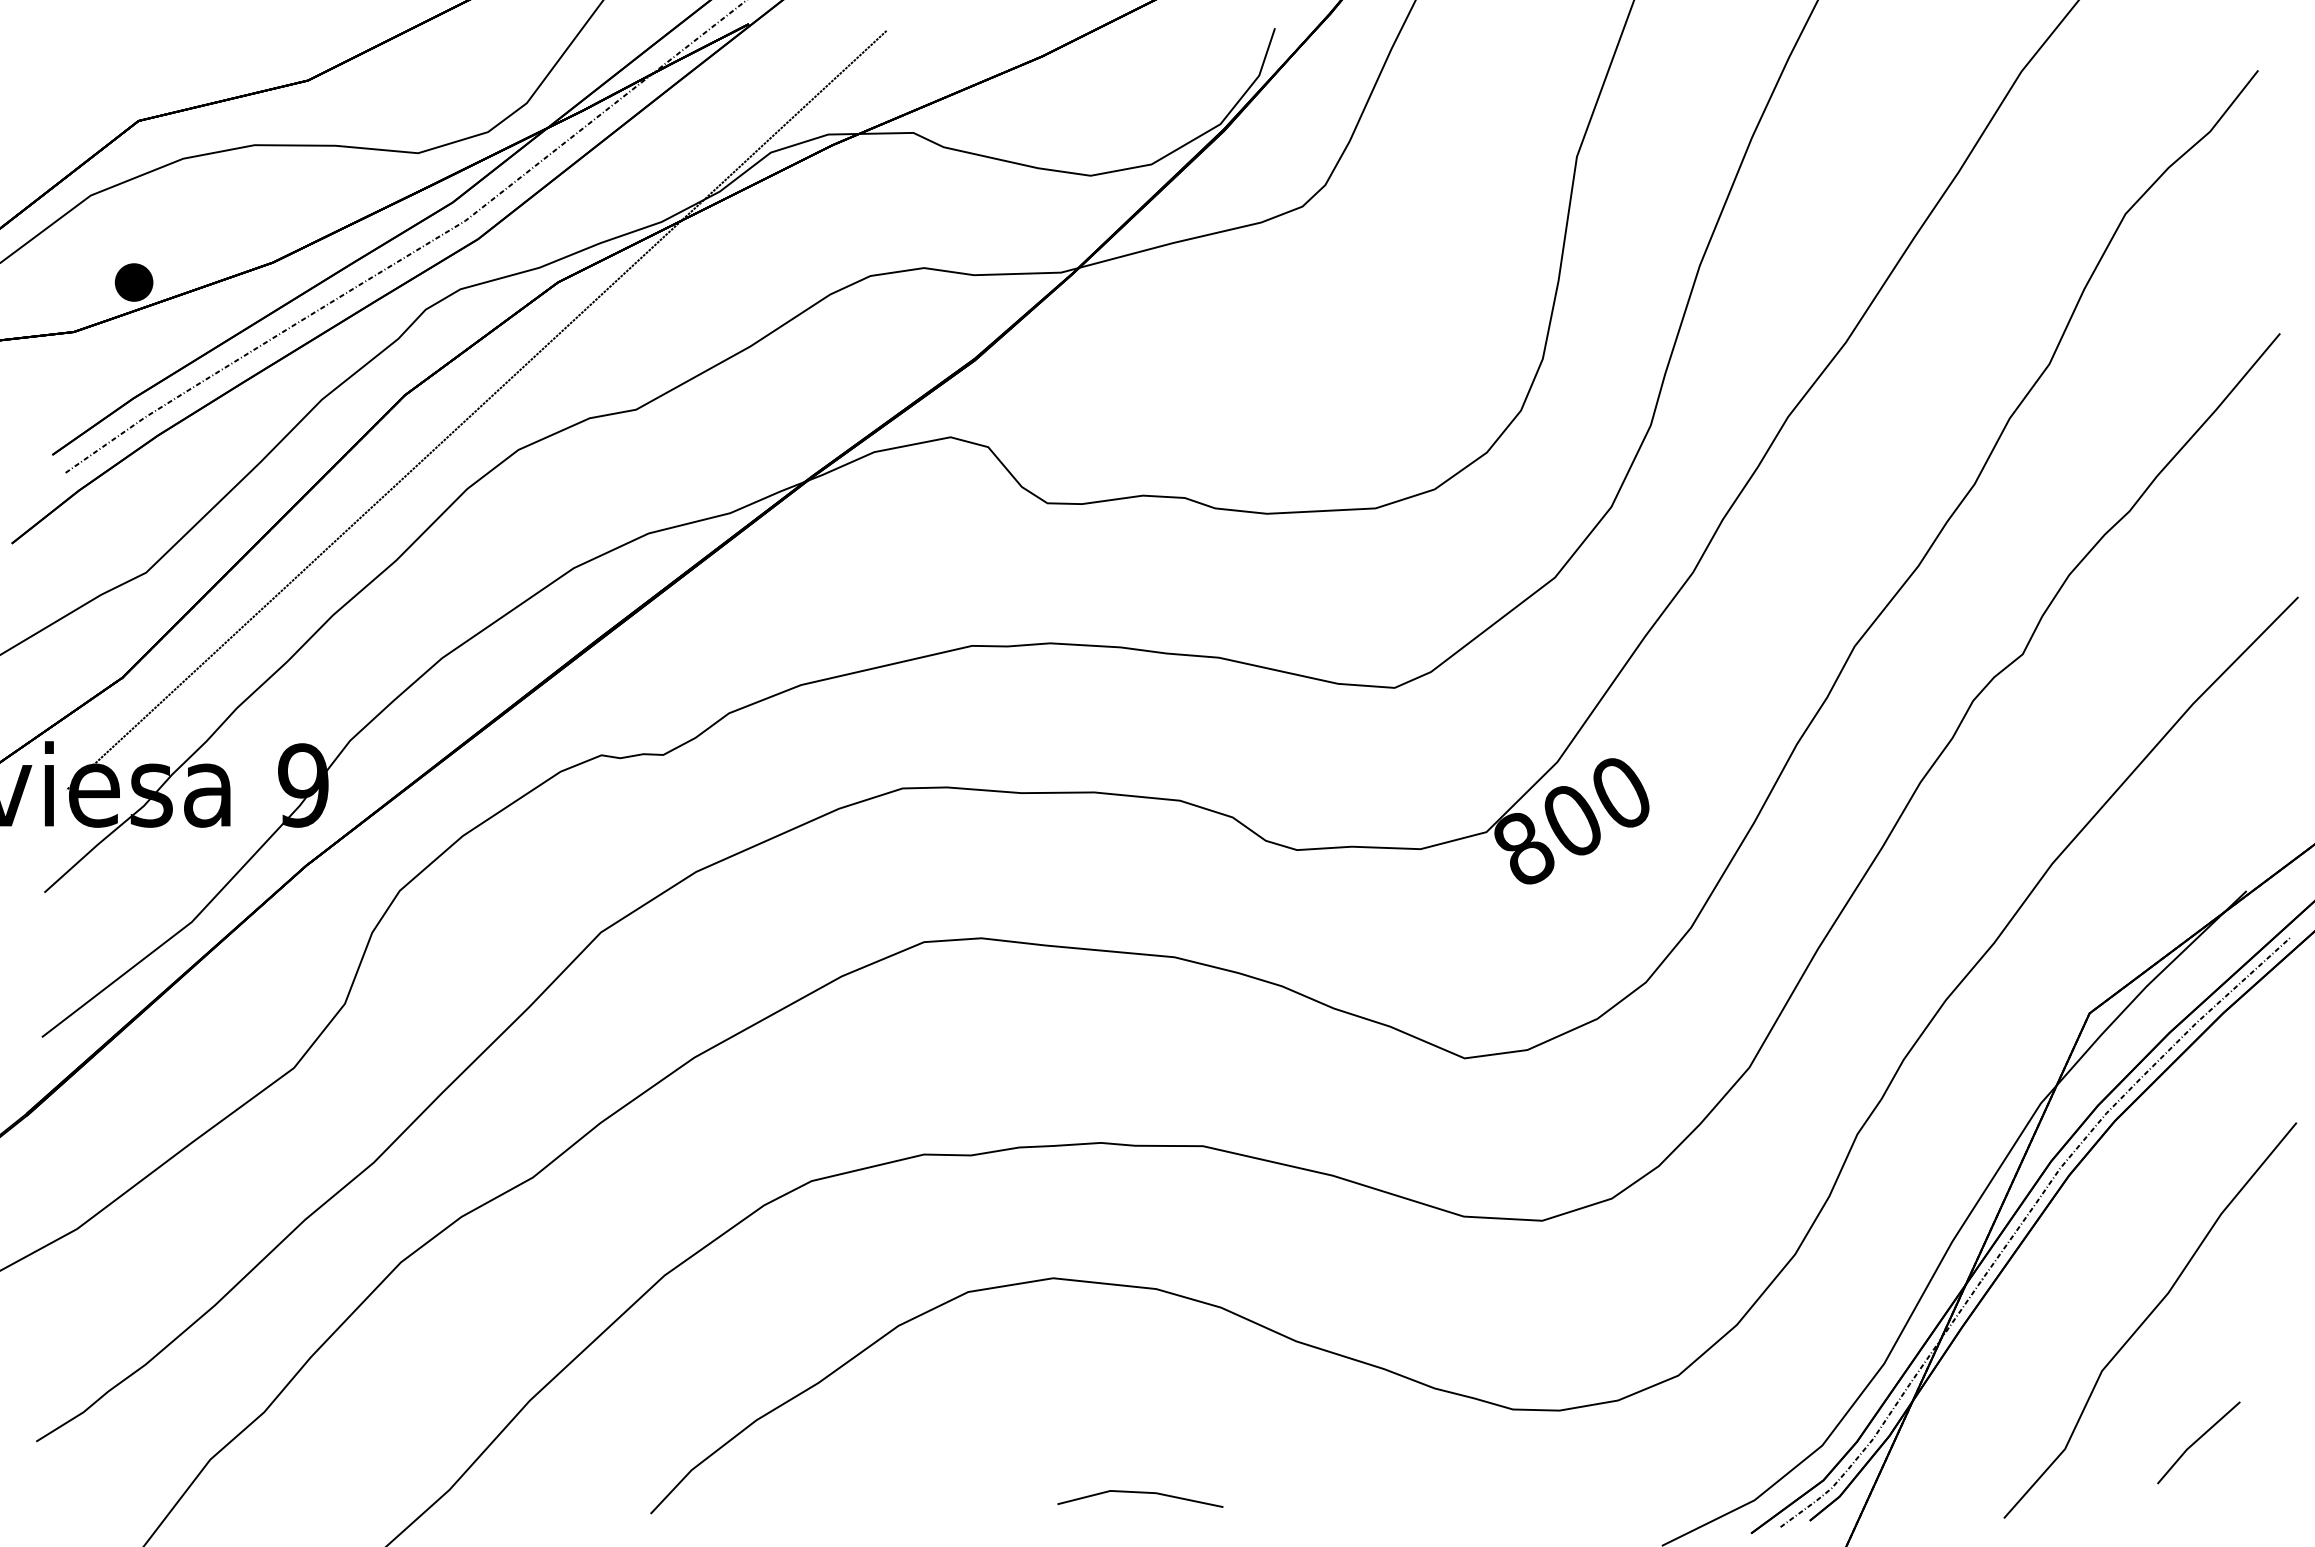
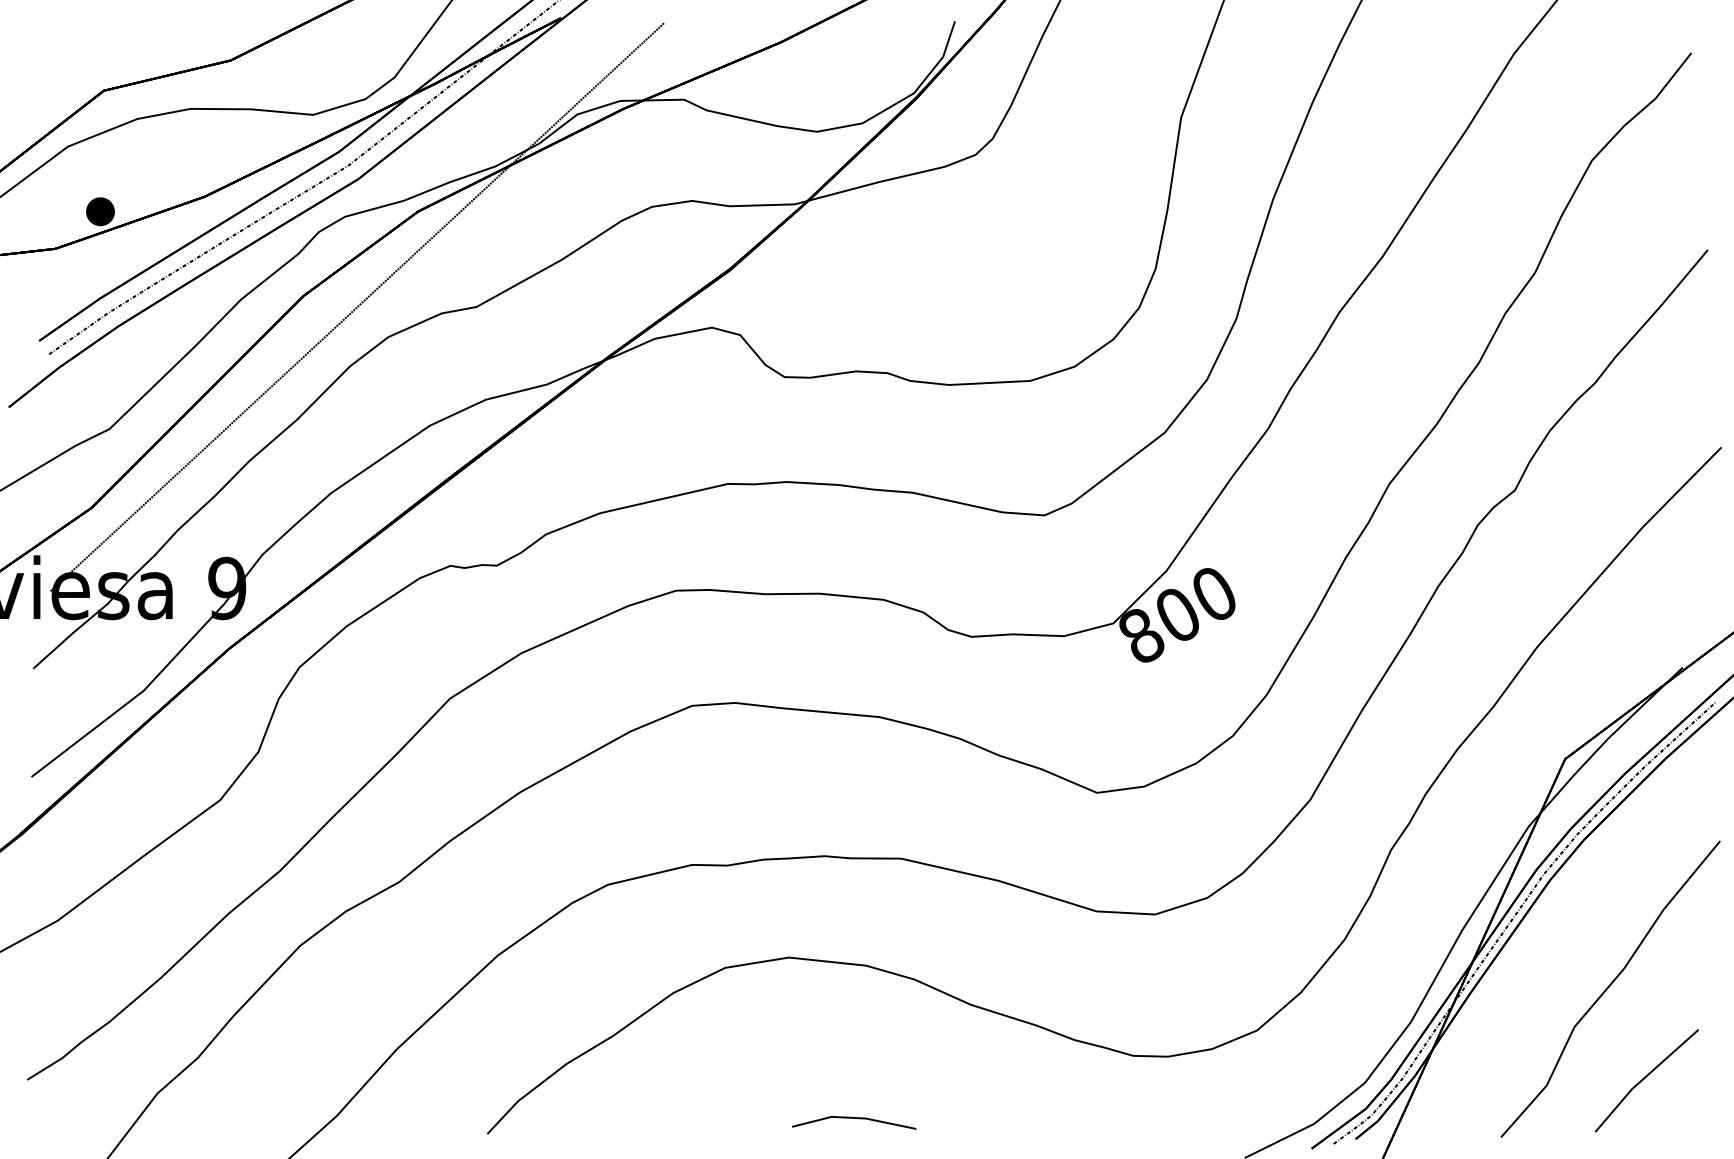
part: (2198, 1442) -> (1646, 1080), size x1.67

